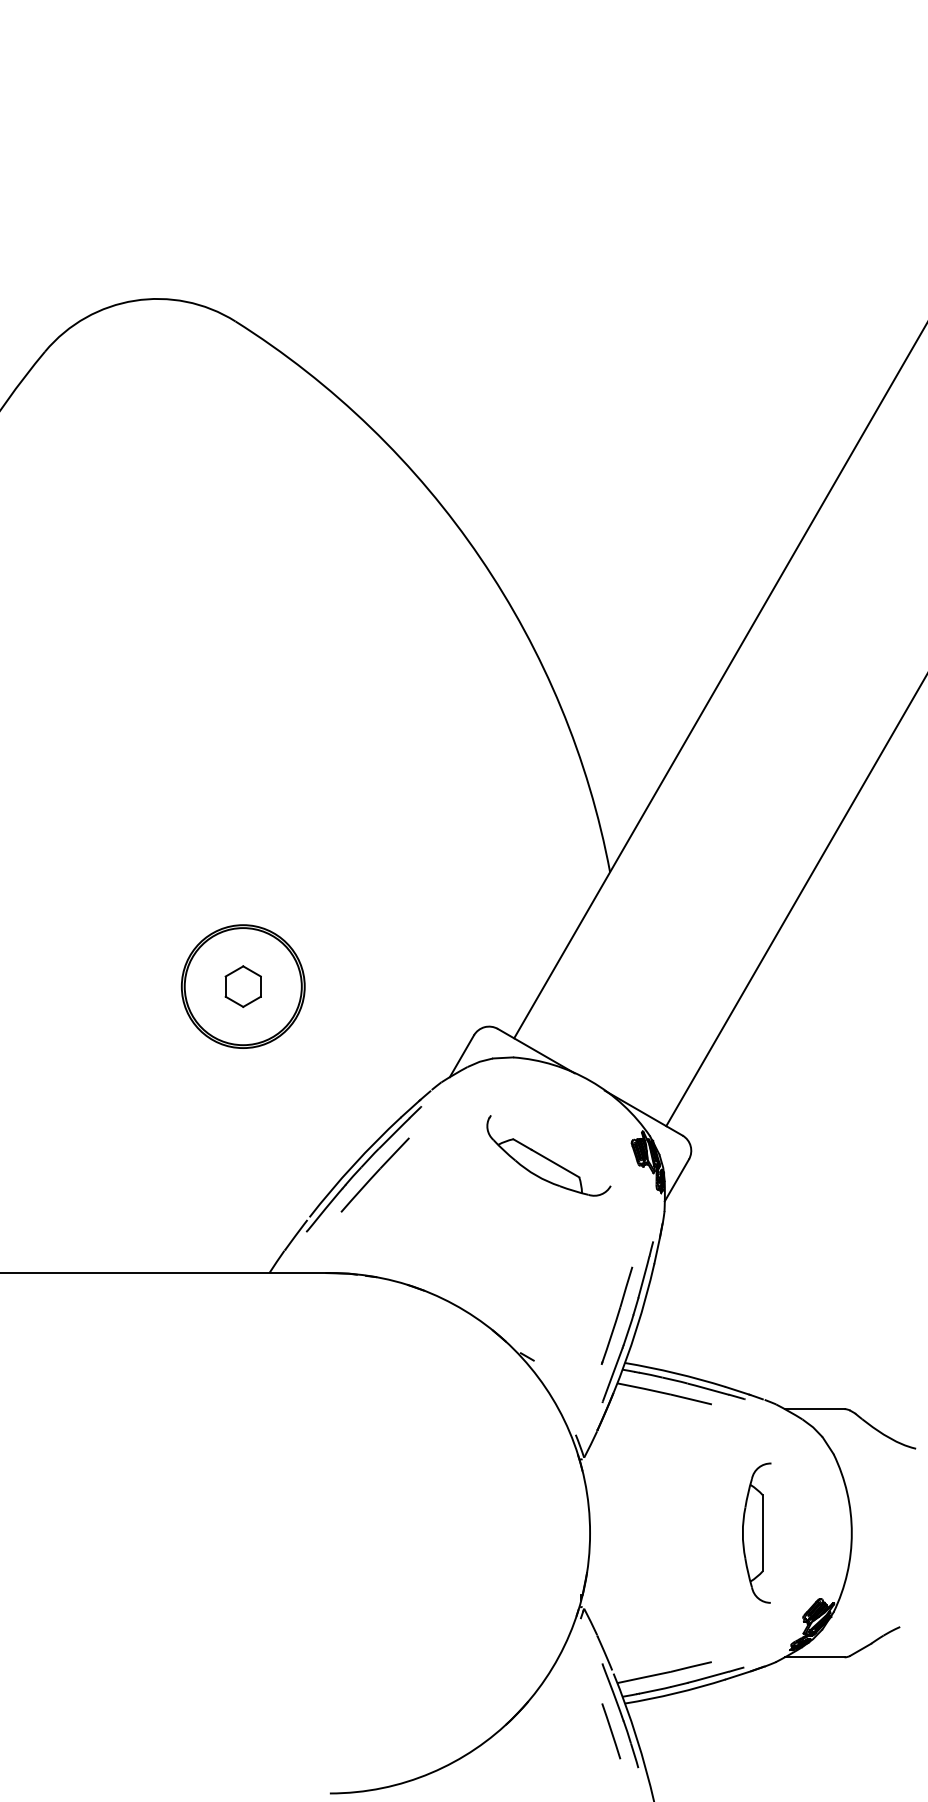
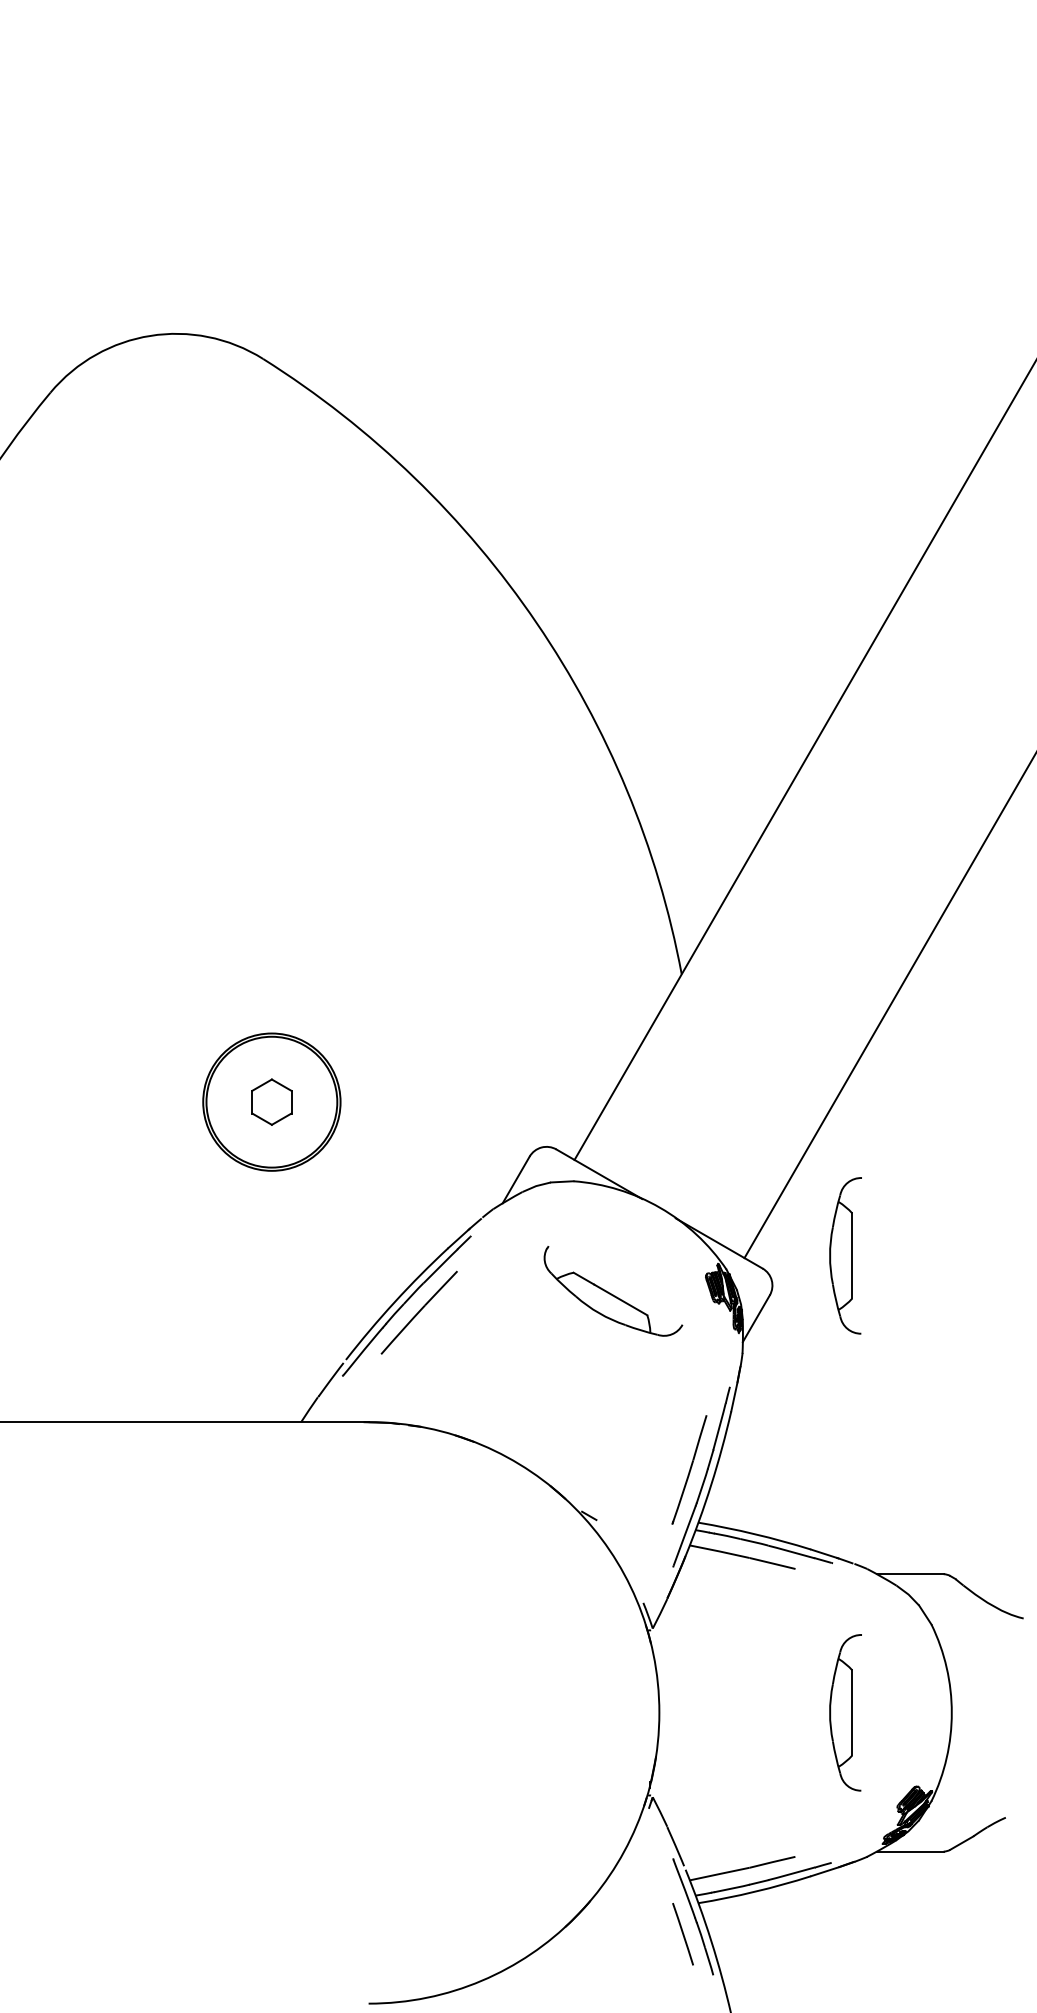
part: (756, 1123) -> (845, 1255), added

